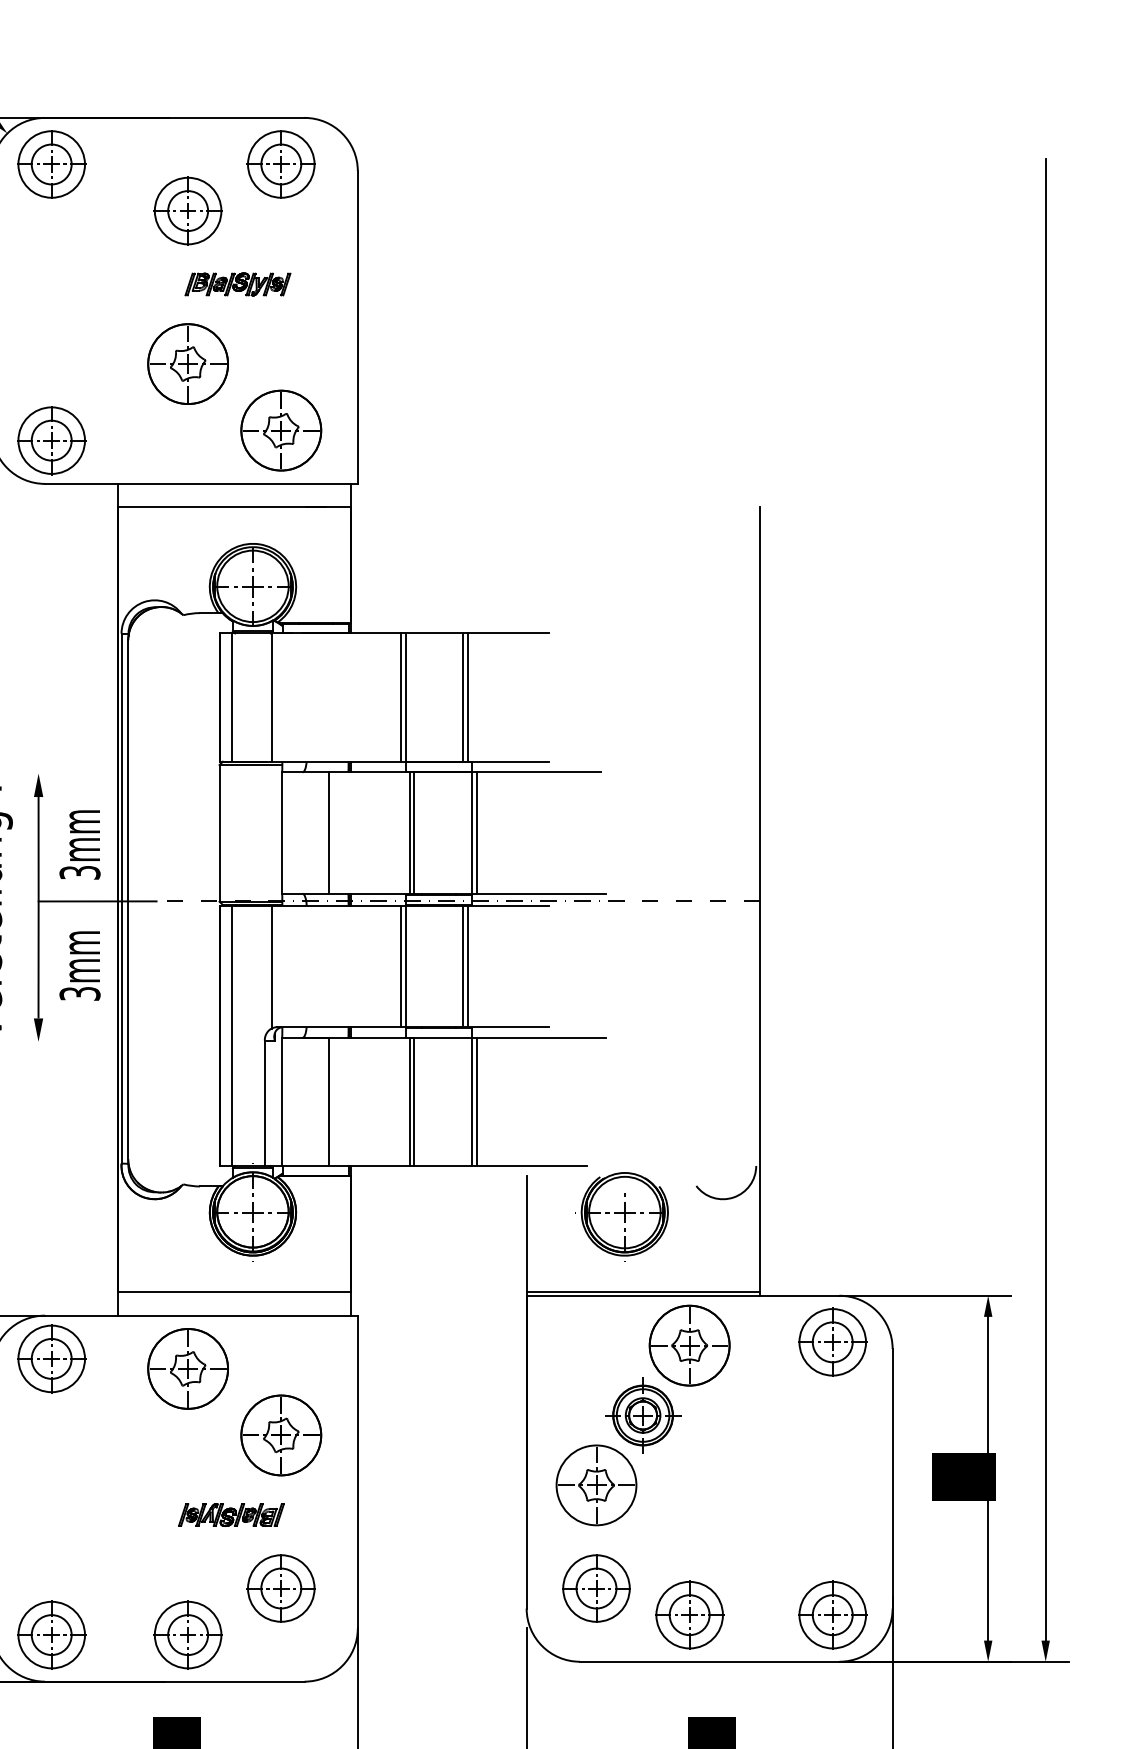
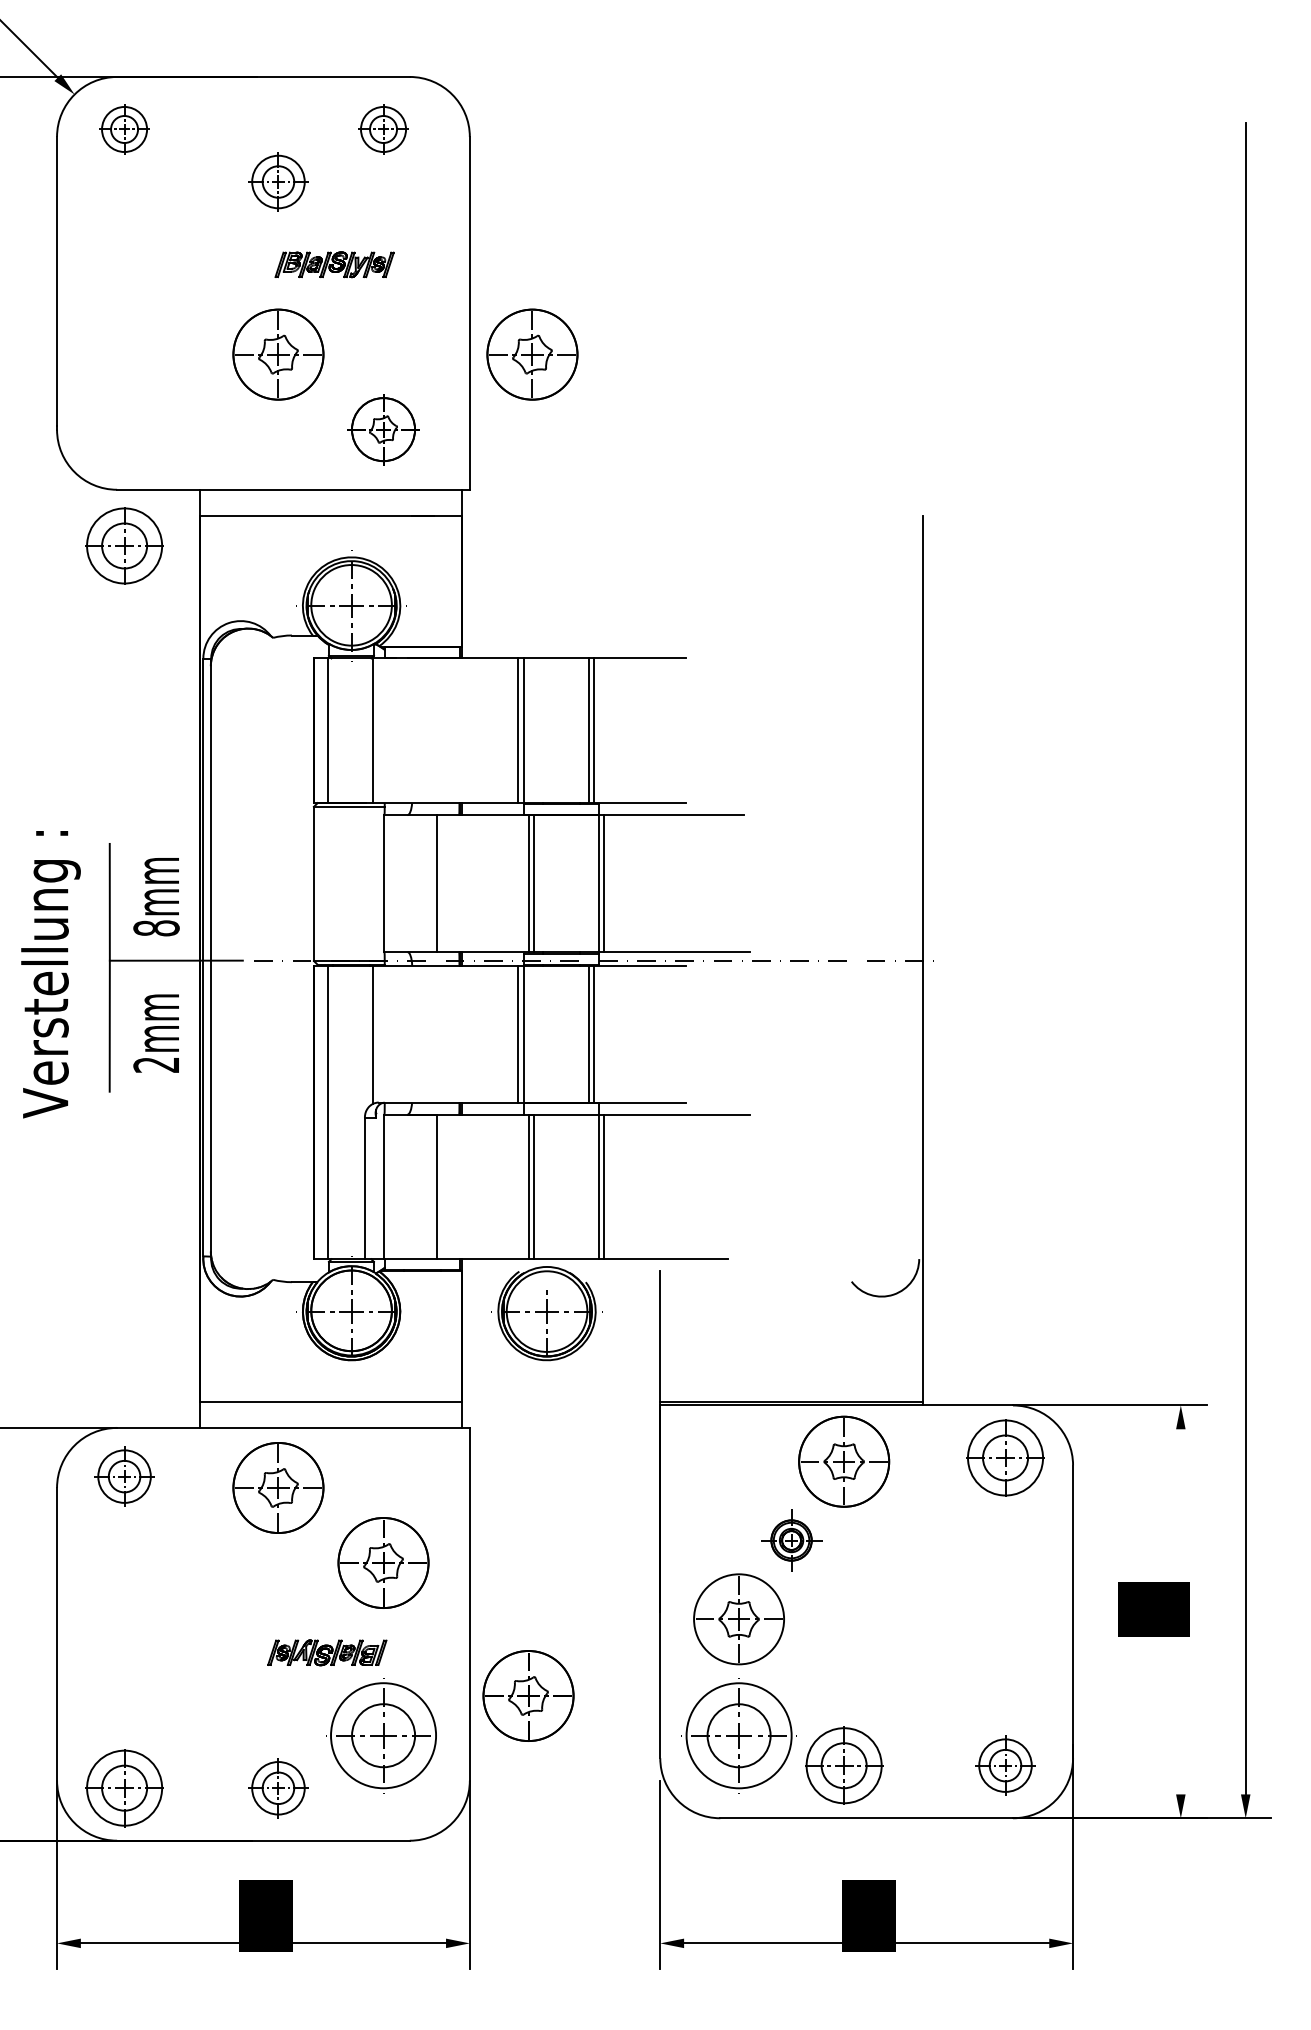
part: (51, 164) -> (124, 129), size x0.6
part: (281, 164) -> (383, 129), size x0.6
part: (188, 210) -> (278, 181), size x0.7
part: (413, 363) -> (532, 354), added
part: (281, 430) -> (383, 429), size x0.7
part: (51, 440) -> (124, 545), moved
fill: (38, 785) -> (109, 829), removed
text: (80, 872) -> (156, 928), 3mm -> 8mm
text: (80, 993) -> (156, 1064), 3mm -> 2mm
fill: (38, 1029) -> (109, 1105), removed
part: (624, 1214) -> (546, 1313), moved
part: (51, 1358) -> (124, 1476), size x0.7
part: (642, 1415) -> (791, 1540), size x0.6
line: (987, 1478) -> (1180, 1611), removed
part: (409, 1552) -> (528, 1695), added
part: (281, 1588) -> (383, 1735), size x1.4
part: (596, 1588) -> (738, 1735), size x1.4
part: (832, 1614) -> (1005, 1765), size x0.7
part: (188, 1635) -> (278, 1788), size x0.7

